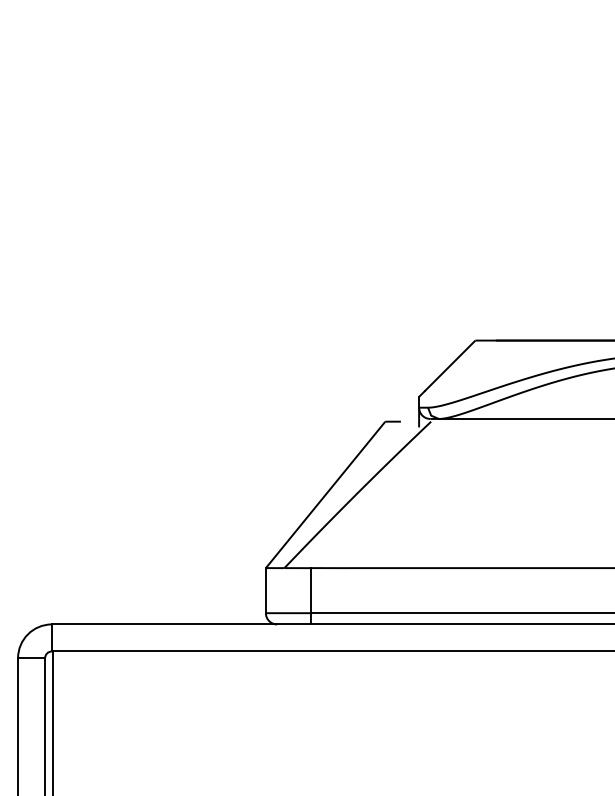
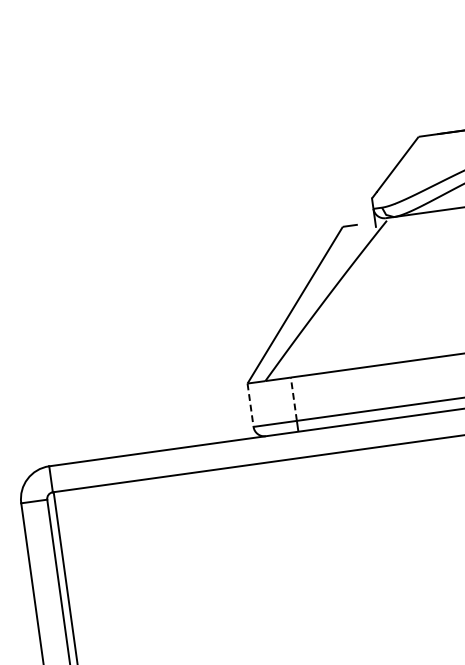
line: (265, 590) -> (250, 405), solid -> dashed
line: (310, 590) -> (293, 399), solid -> dashed

